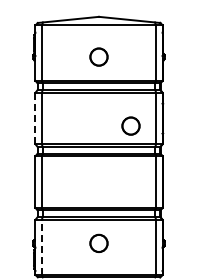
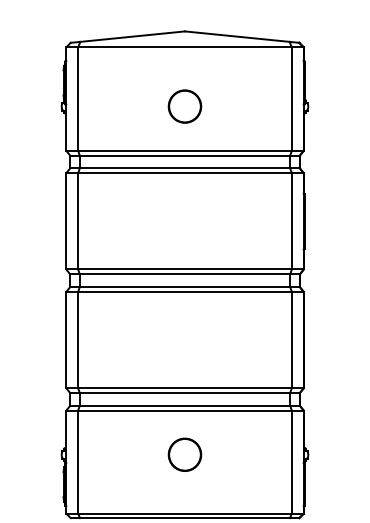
line: (35, 118) -> (66, 221), dashed -> solid
circle: (130, 125) -> (243, 234), removed
line: (41, 247) -> (77, 462), dashed -> solid

